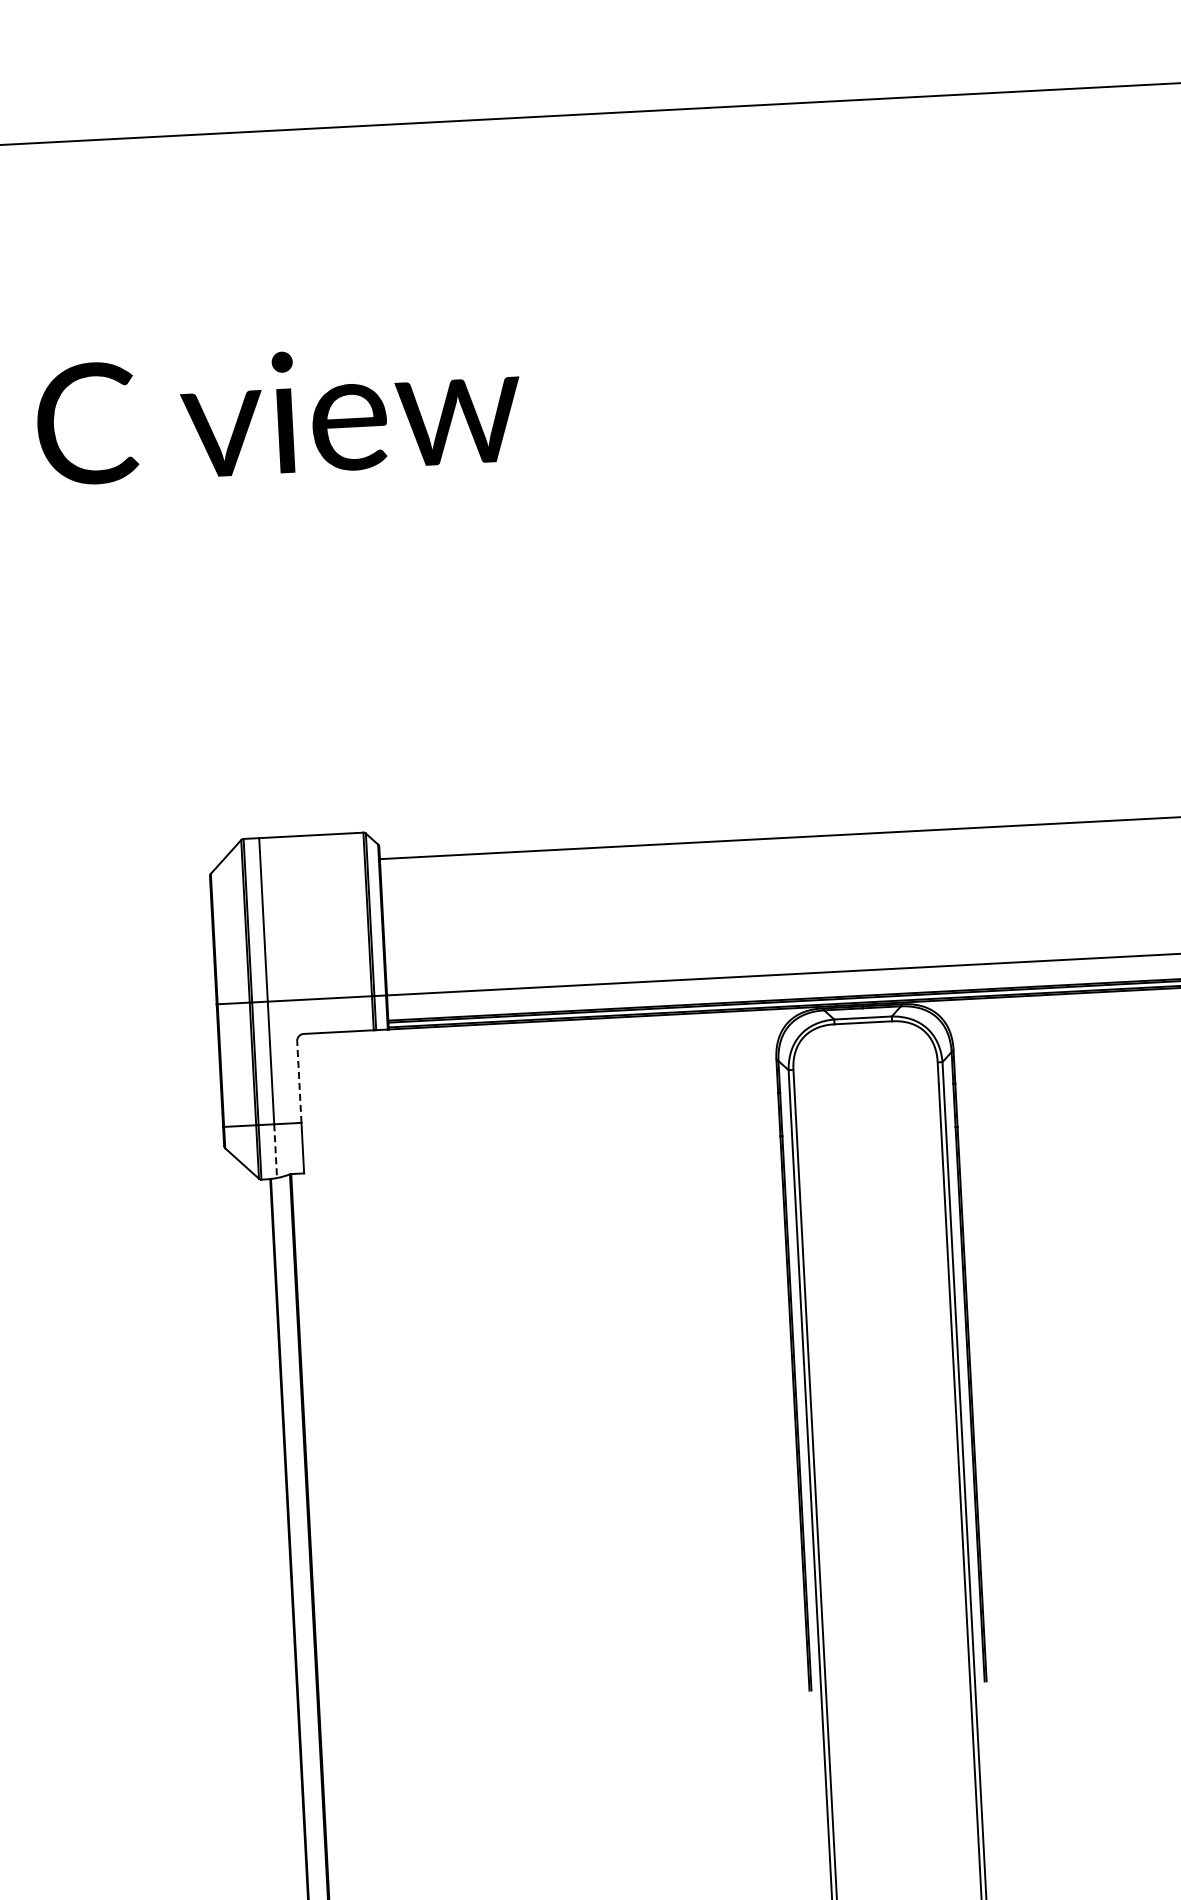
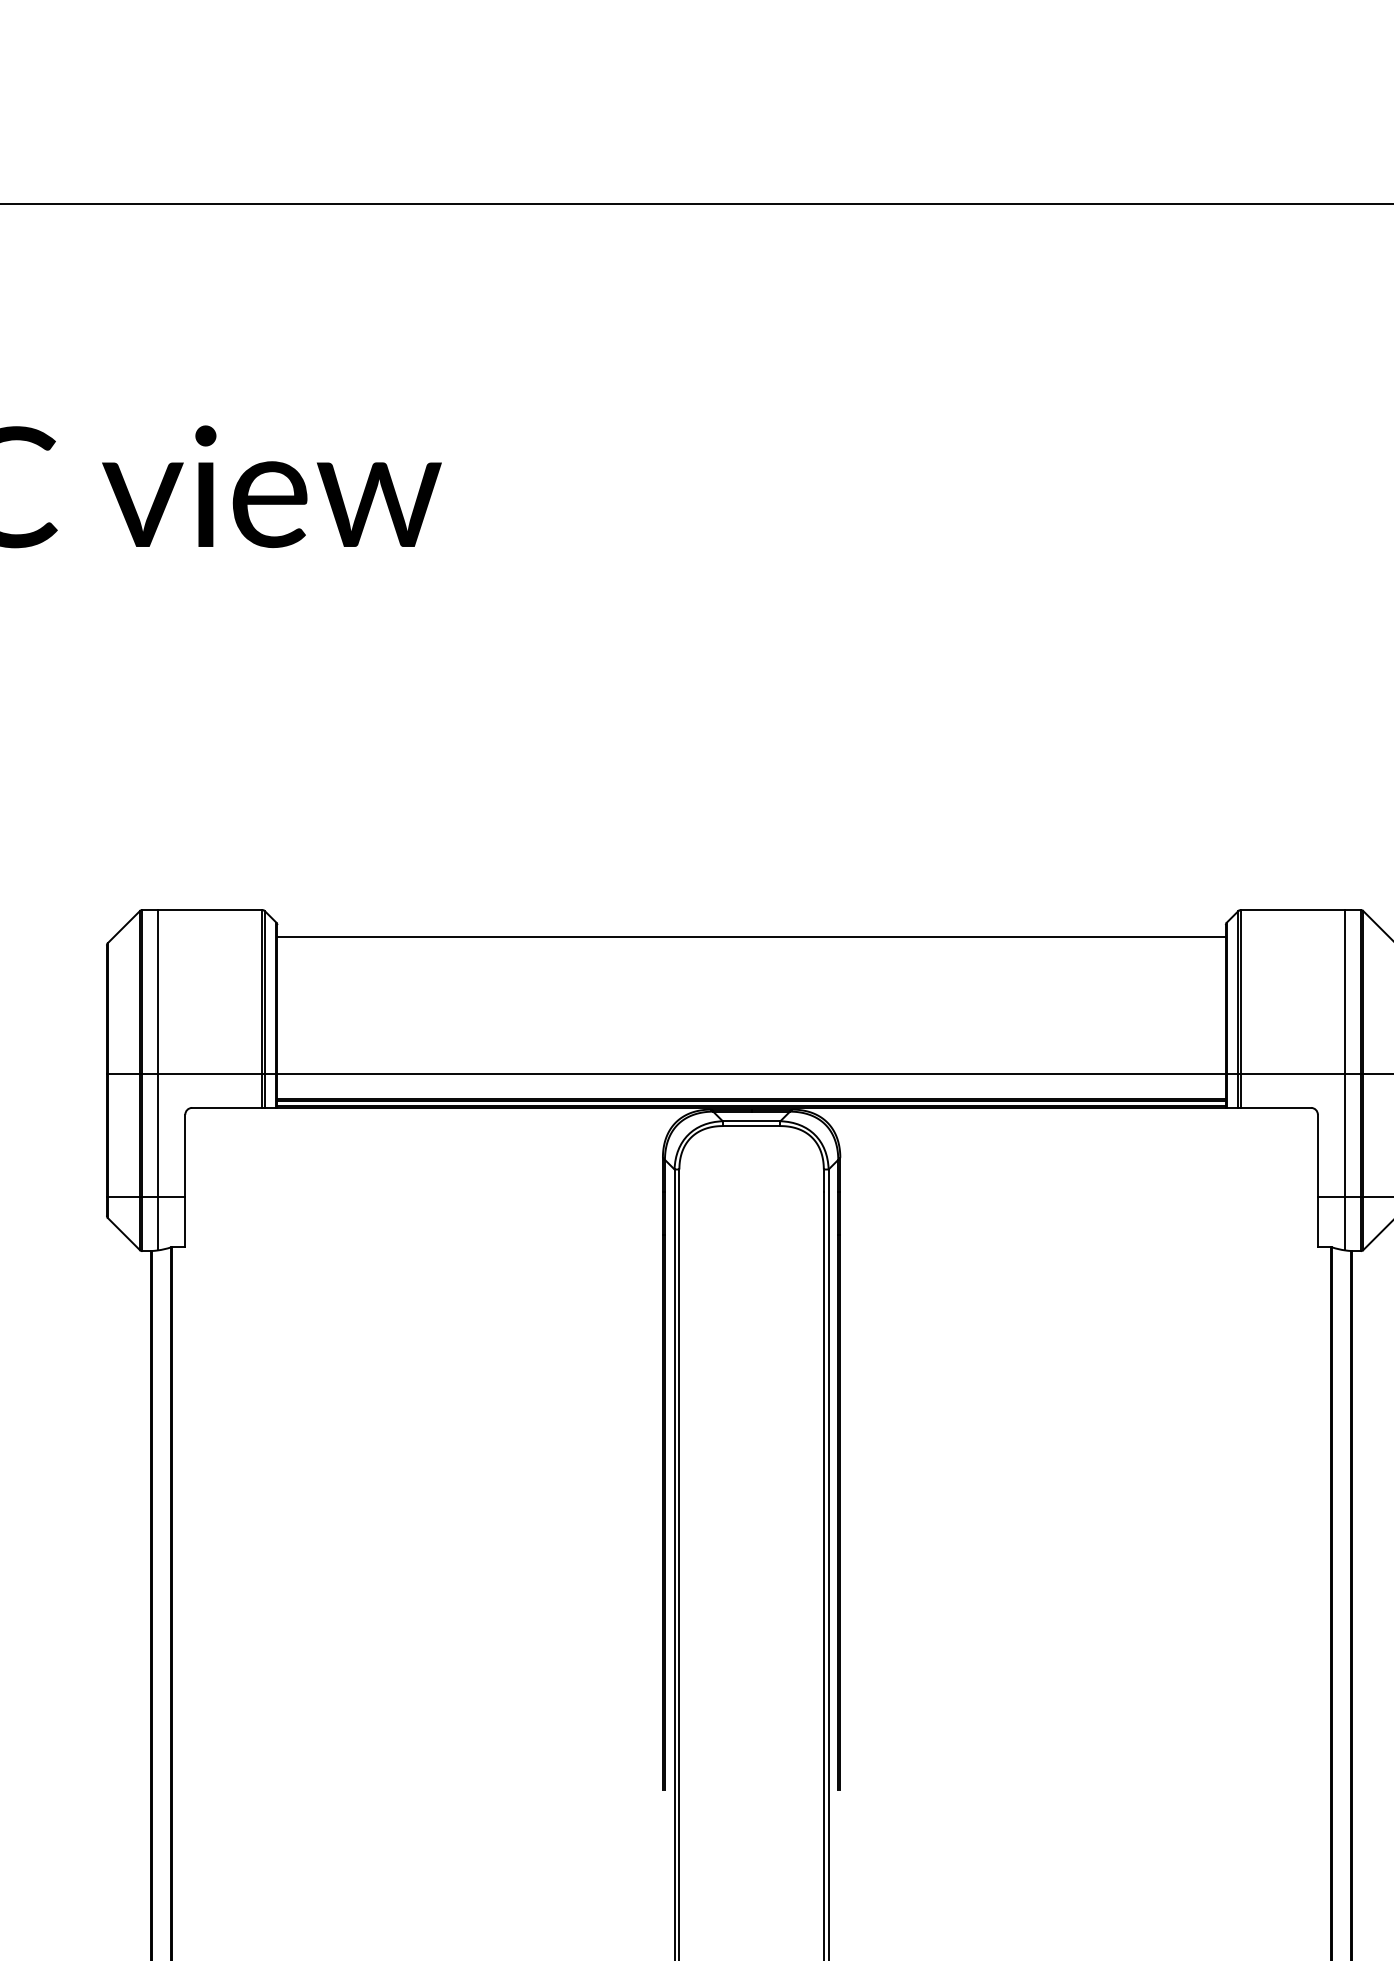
line: (299, 1081) -> (185, 1155), dashed -> solid
line: (276, 1151) -> (158, 1223), dashed -> solid

